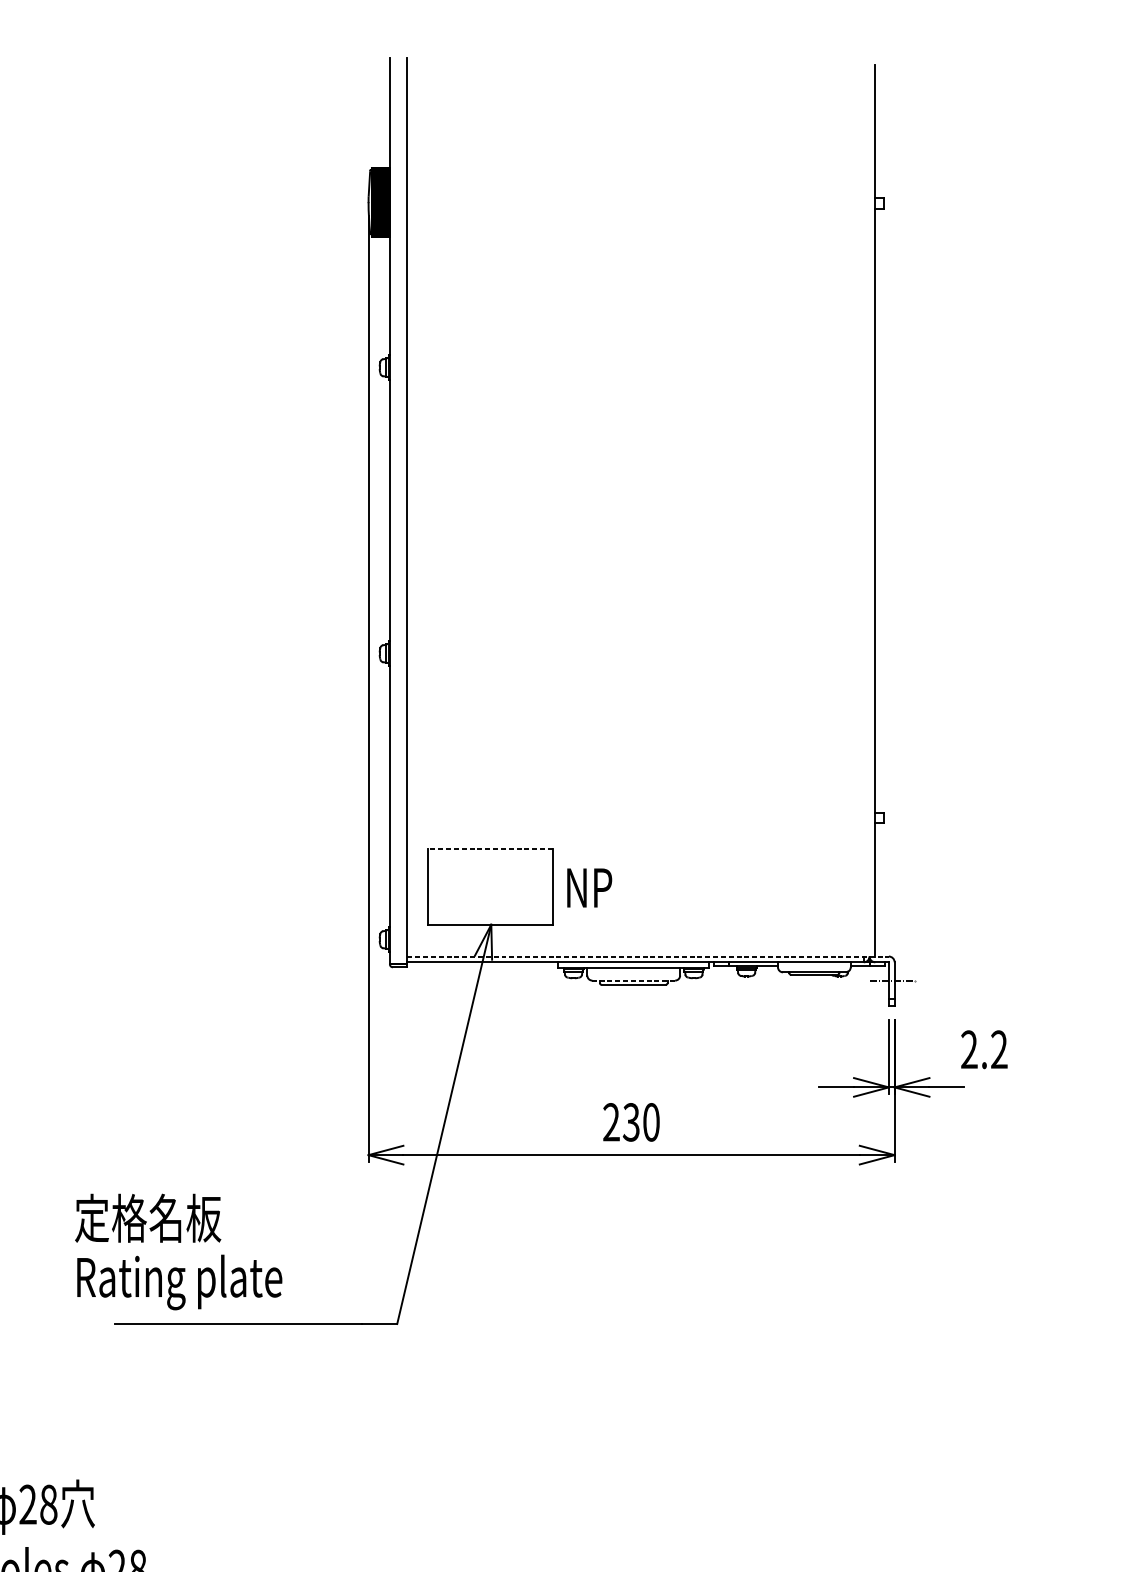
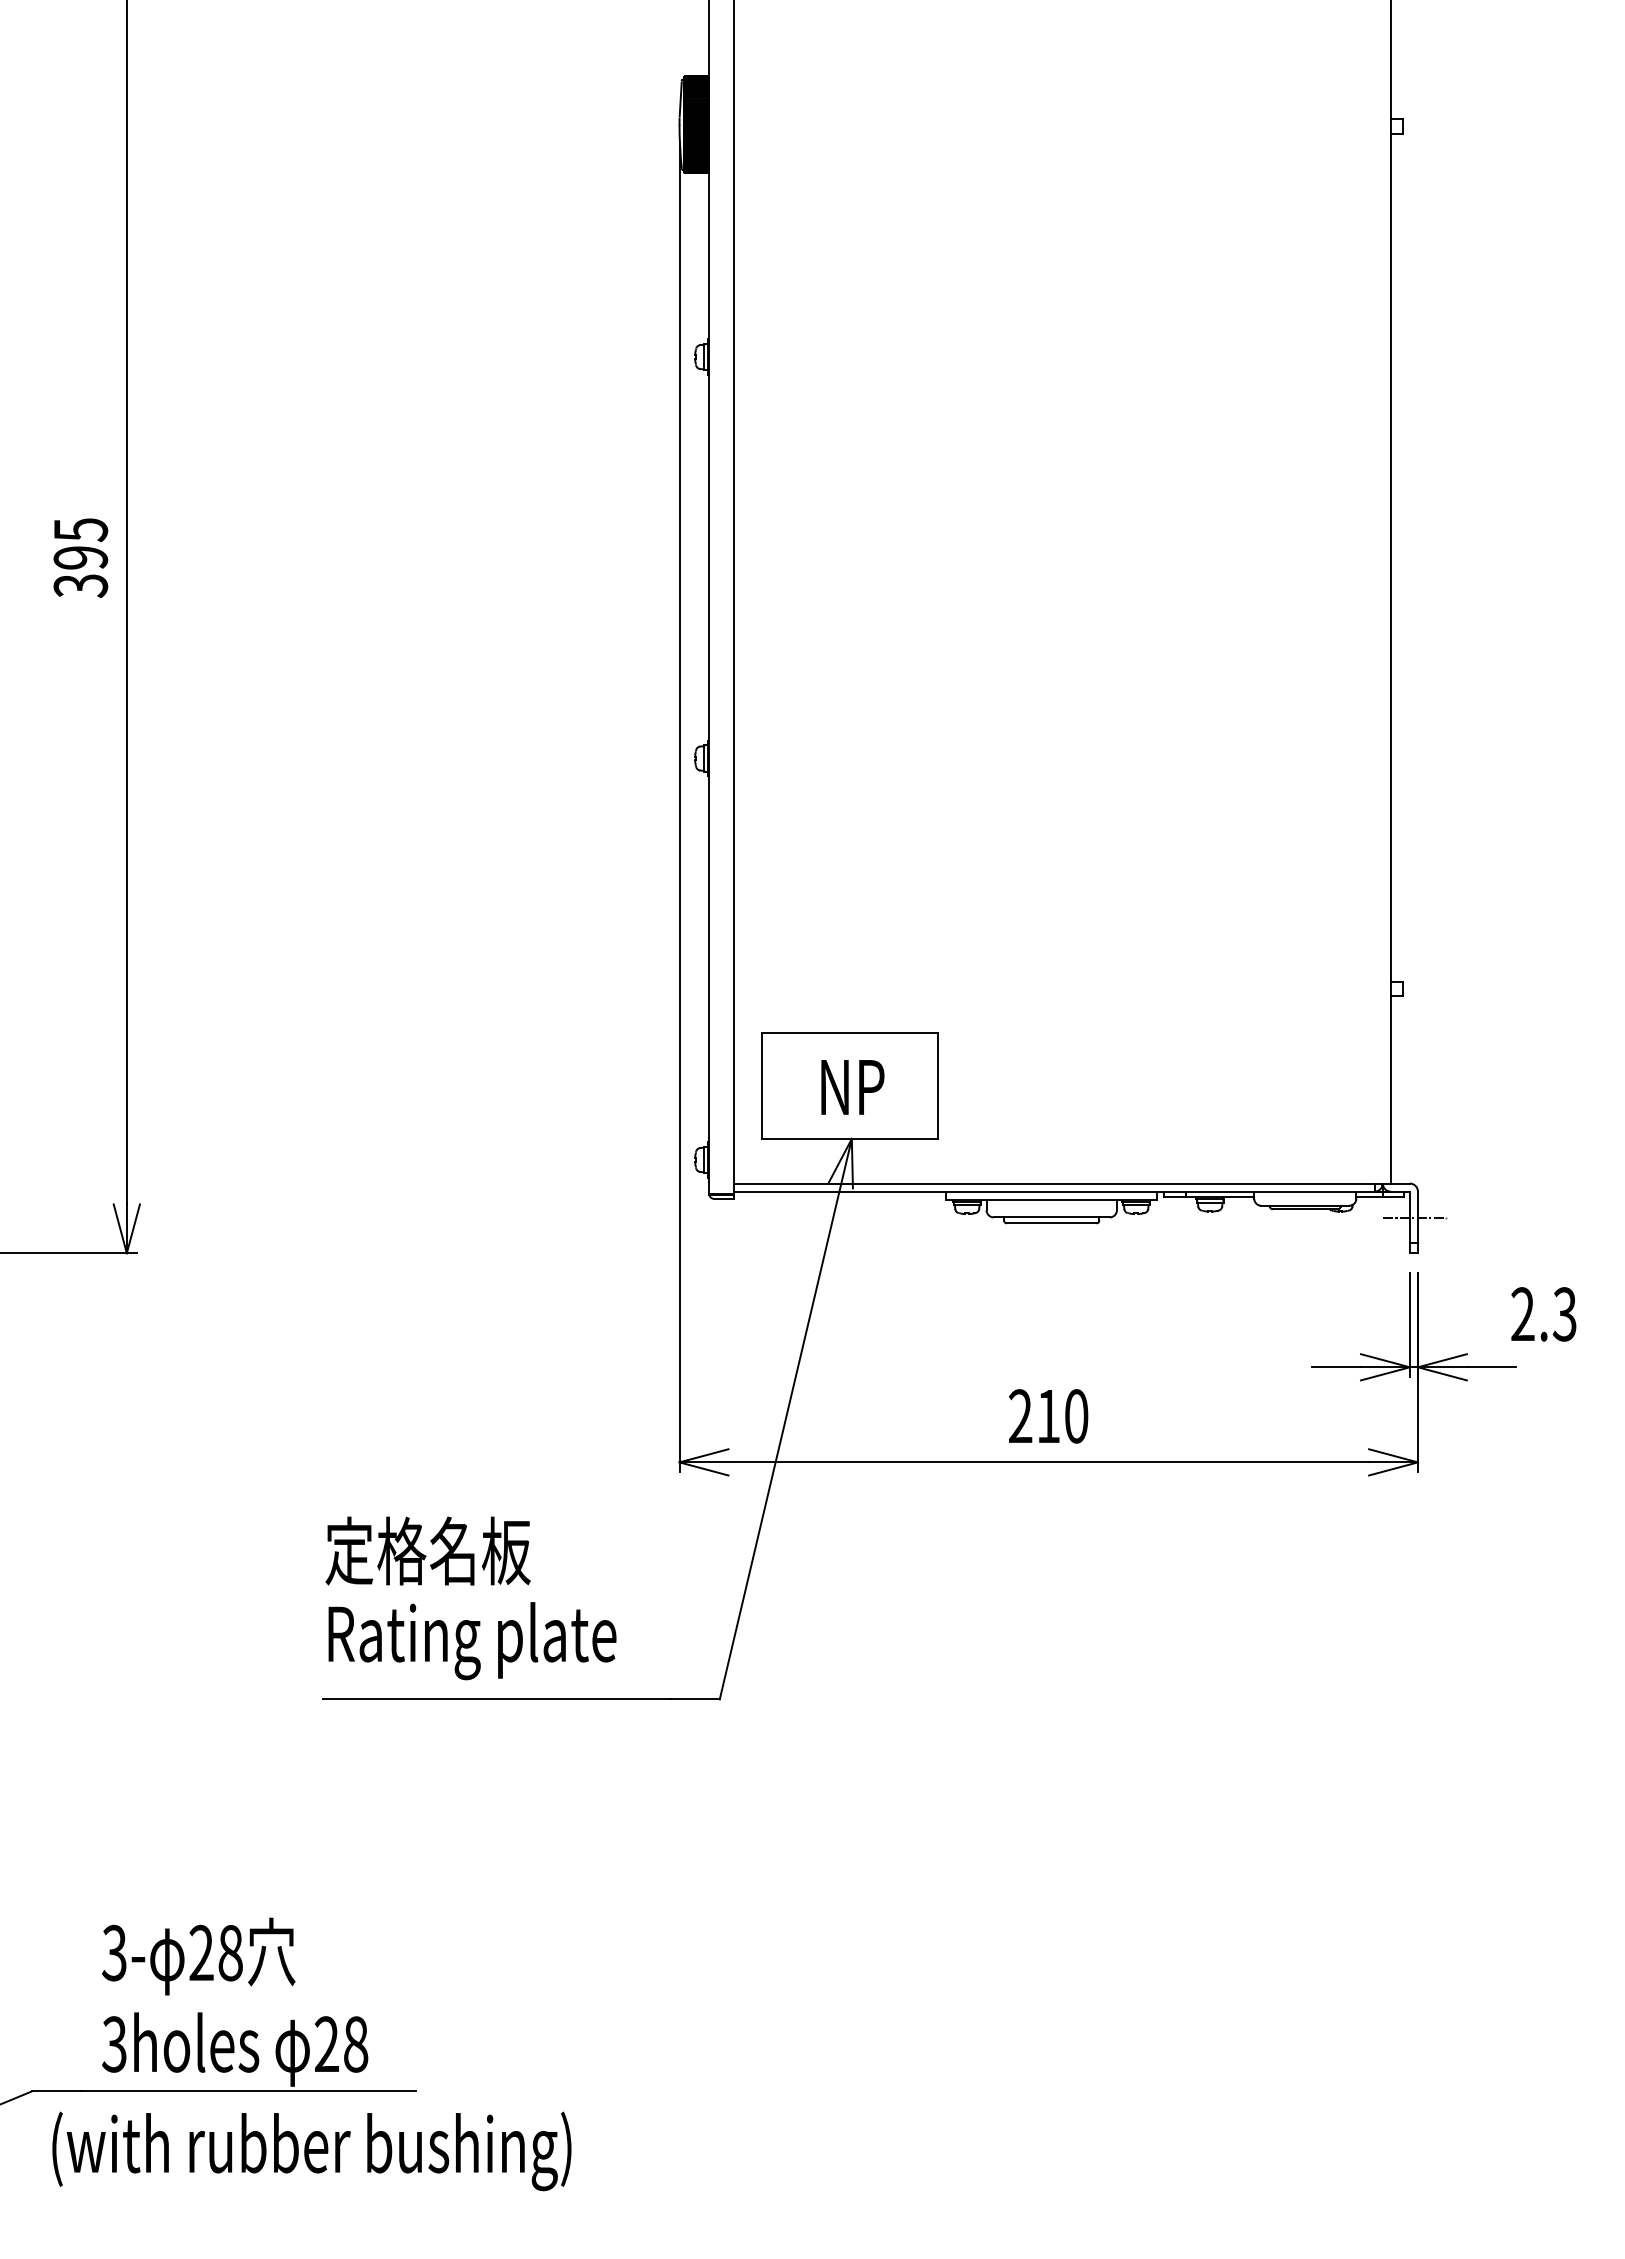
line: (489, 849) -> (849, 1033), dashed -> solid
text: (589, 888) -> (852, 1087), moved
line: (648, 956) -> (1072, 1183), dashed -> solid
line: (633, 980) -> (1051, 1217), dashed -> solid
text: (999, 1049) -> (1564, 1314), 2.2 -> 2.3
text: (630, 1122) -> (1047, 1416), 230 -> 210
text: (178, 1252) -> (470, 1598), moved

